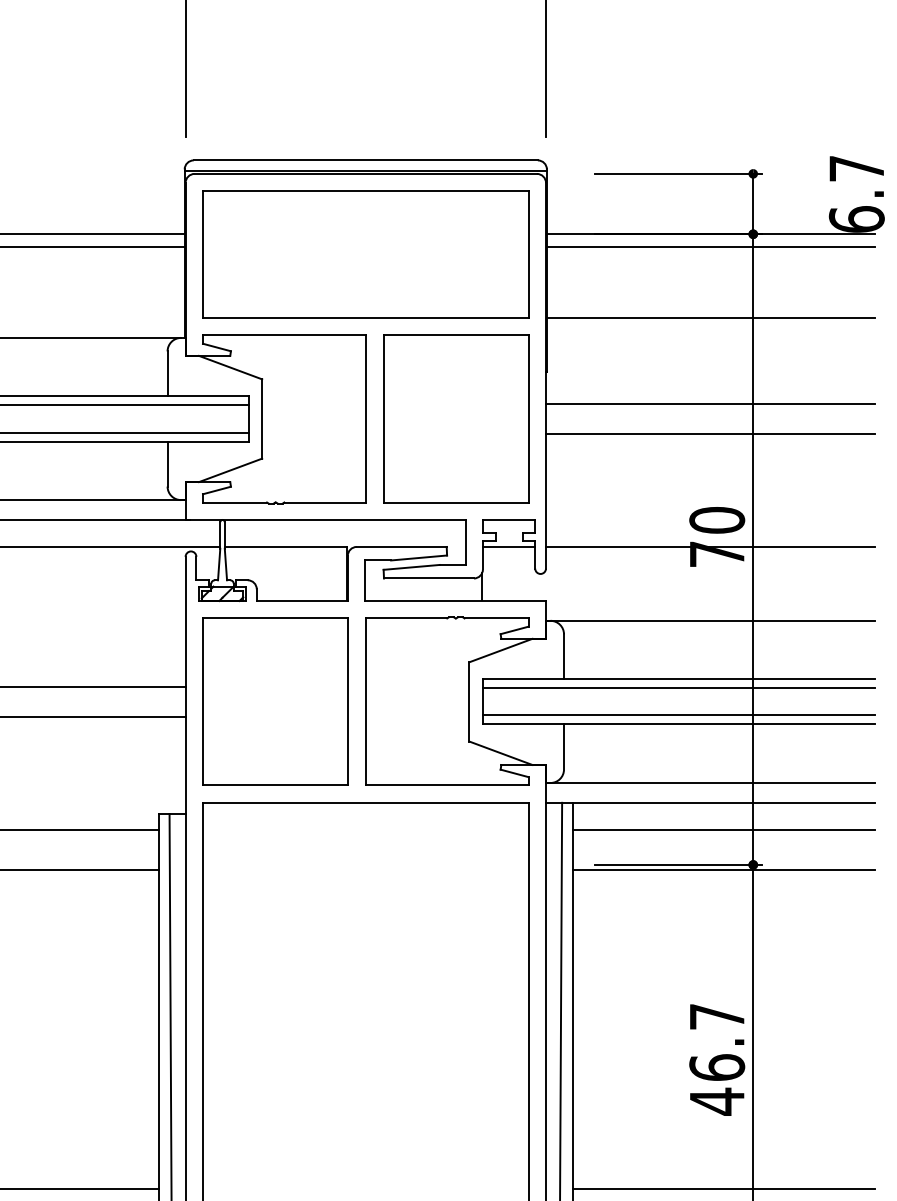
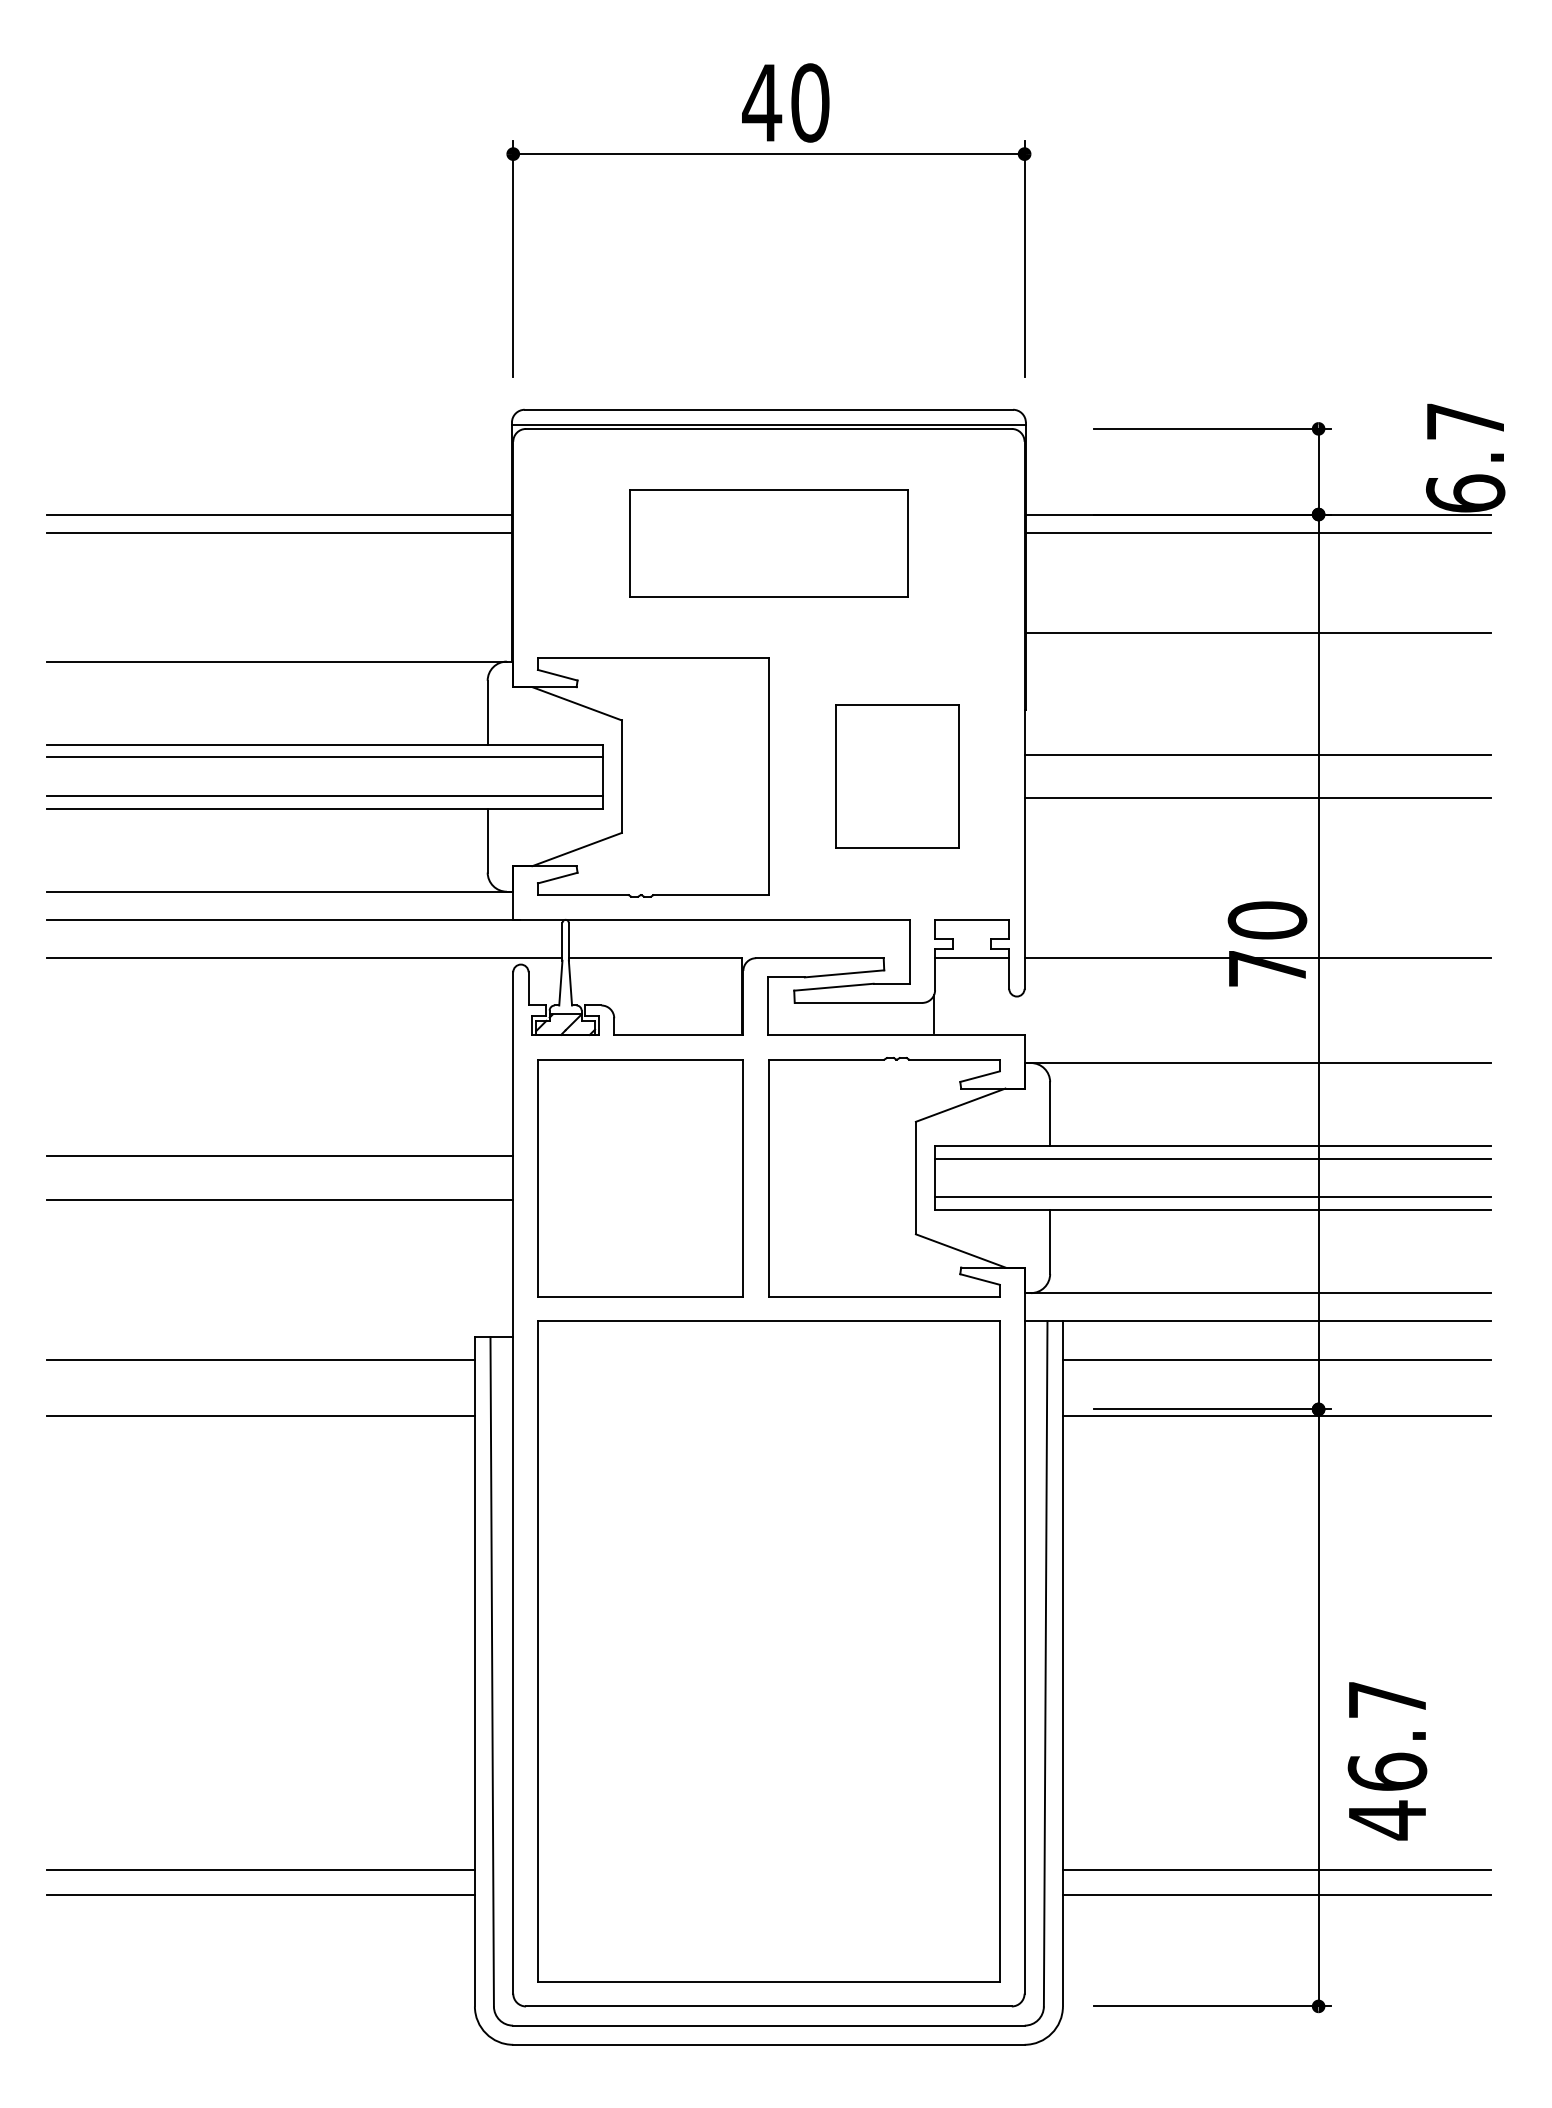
part: (365, 254) -> (768, 543), size x0.6
part: (455, 418) -> (896, 776), size x0.6
text: (717, 1060) -> (1387, 1761), moved

